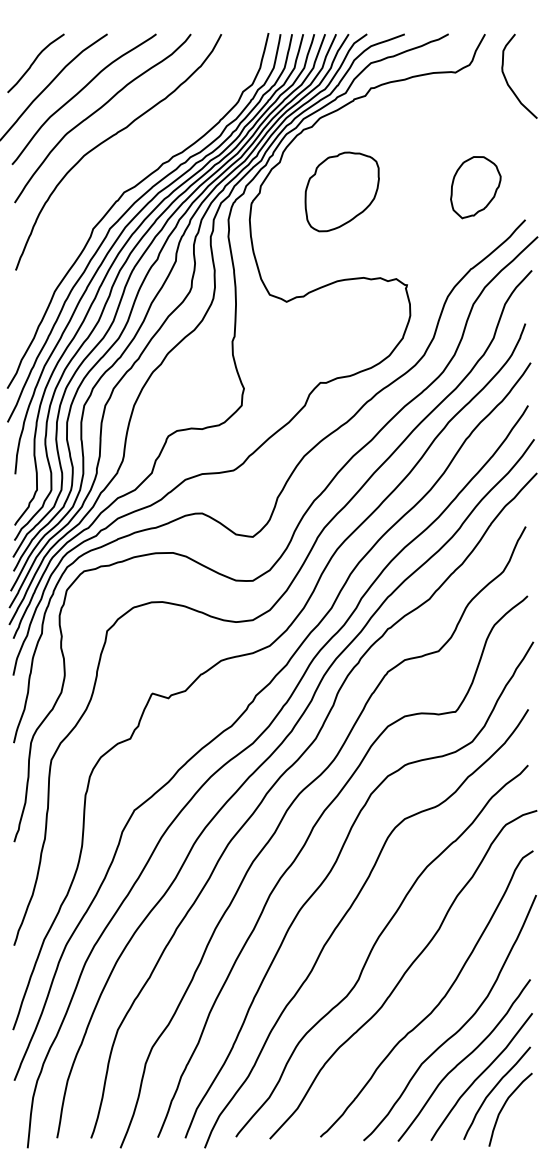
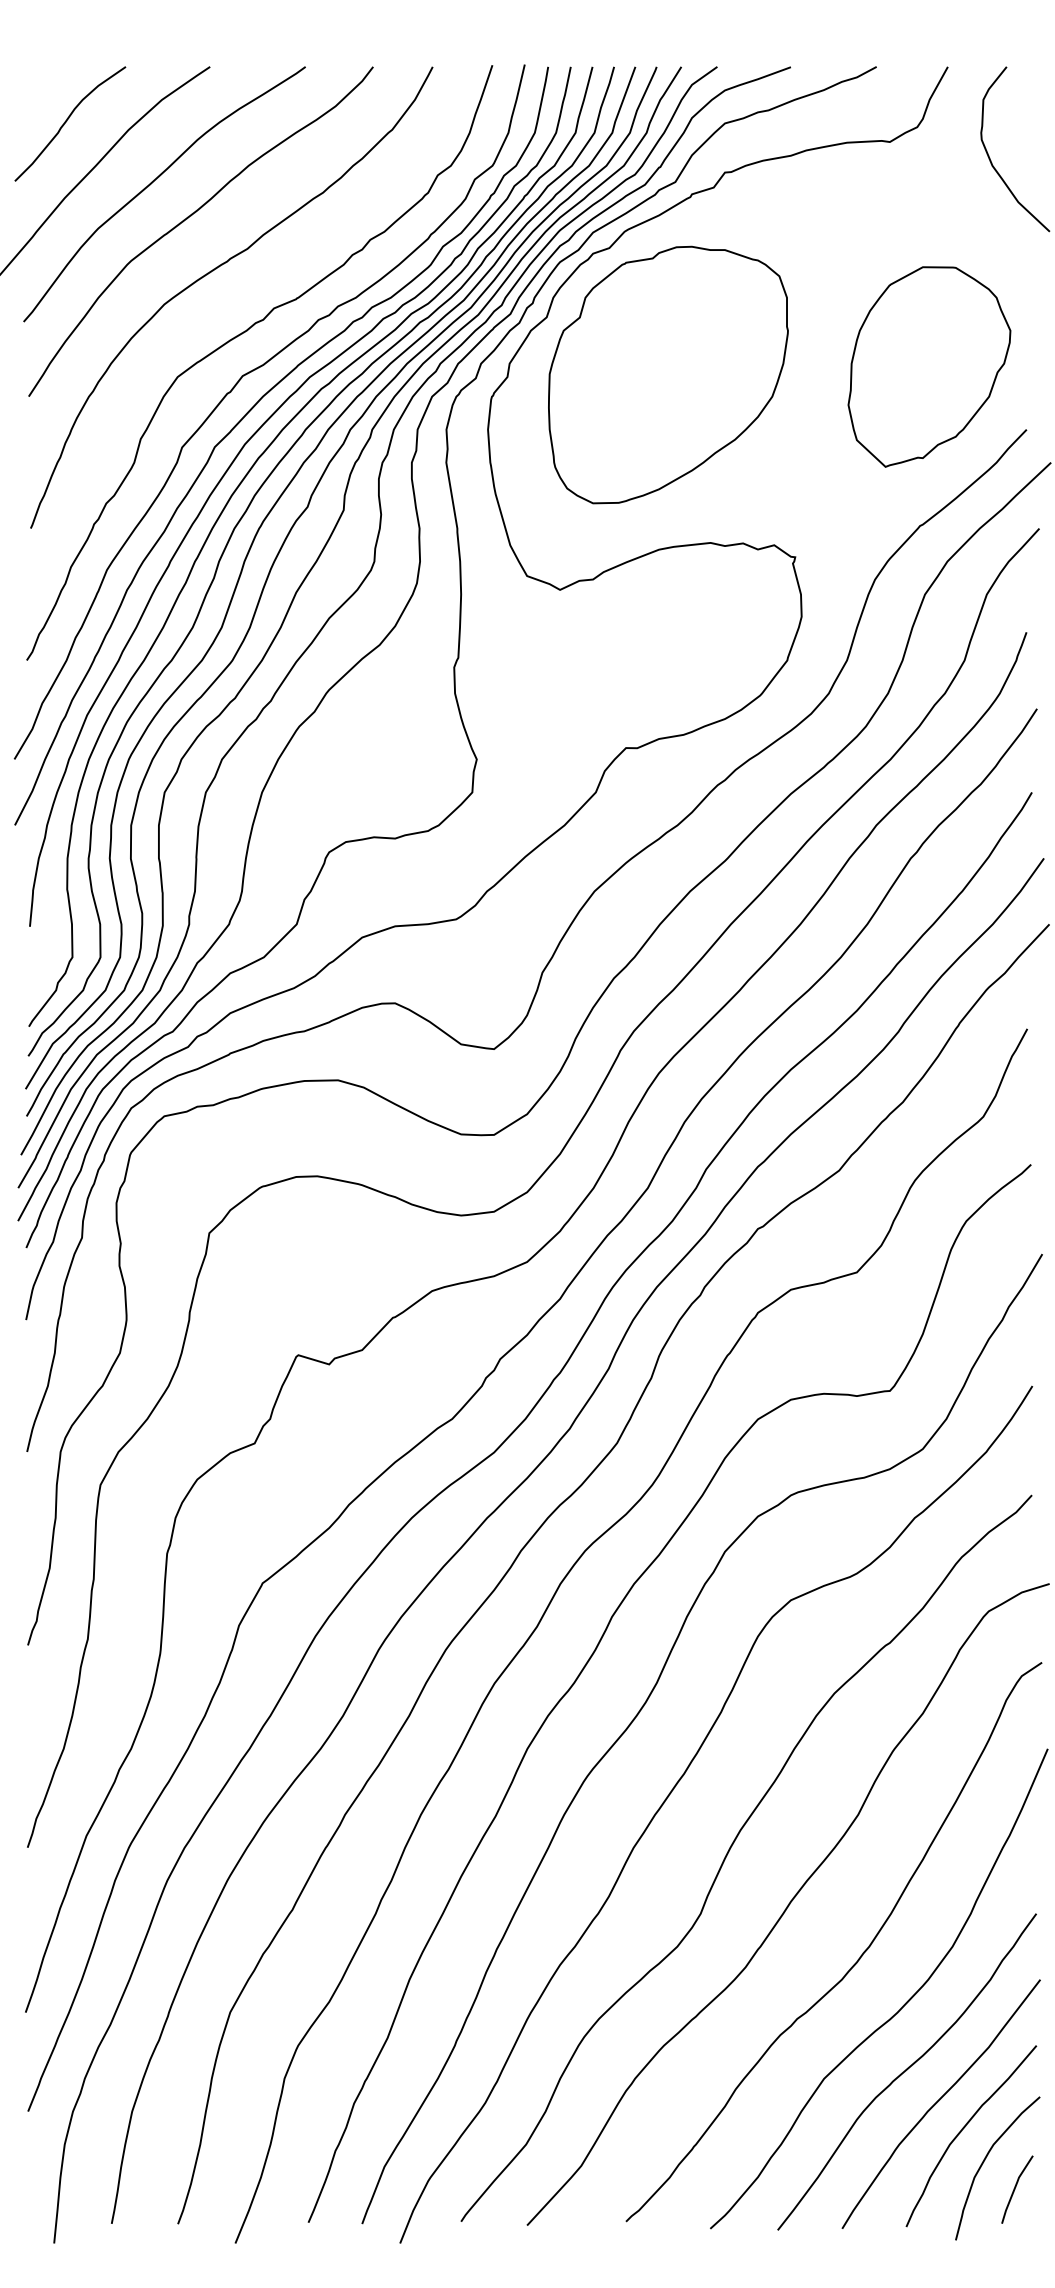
curve: (124, 171) -> (243, 335), added
part: (475, 187) -> (928, 366), size x1.67
part: (342, 191) -> (669, 374), size x1.67
line: (520, 1120) -> (1016, 2189), added

